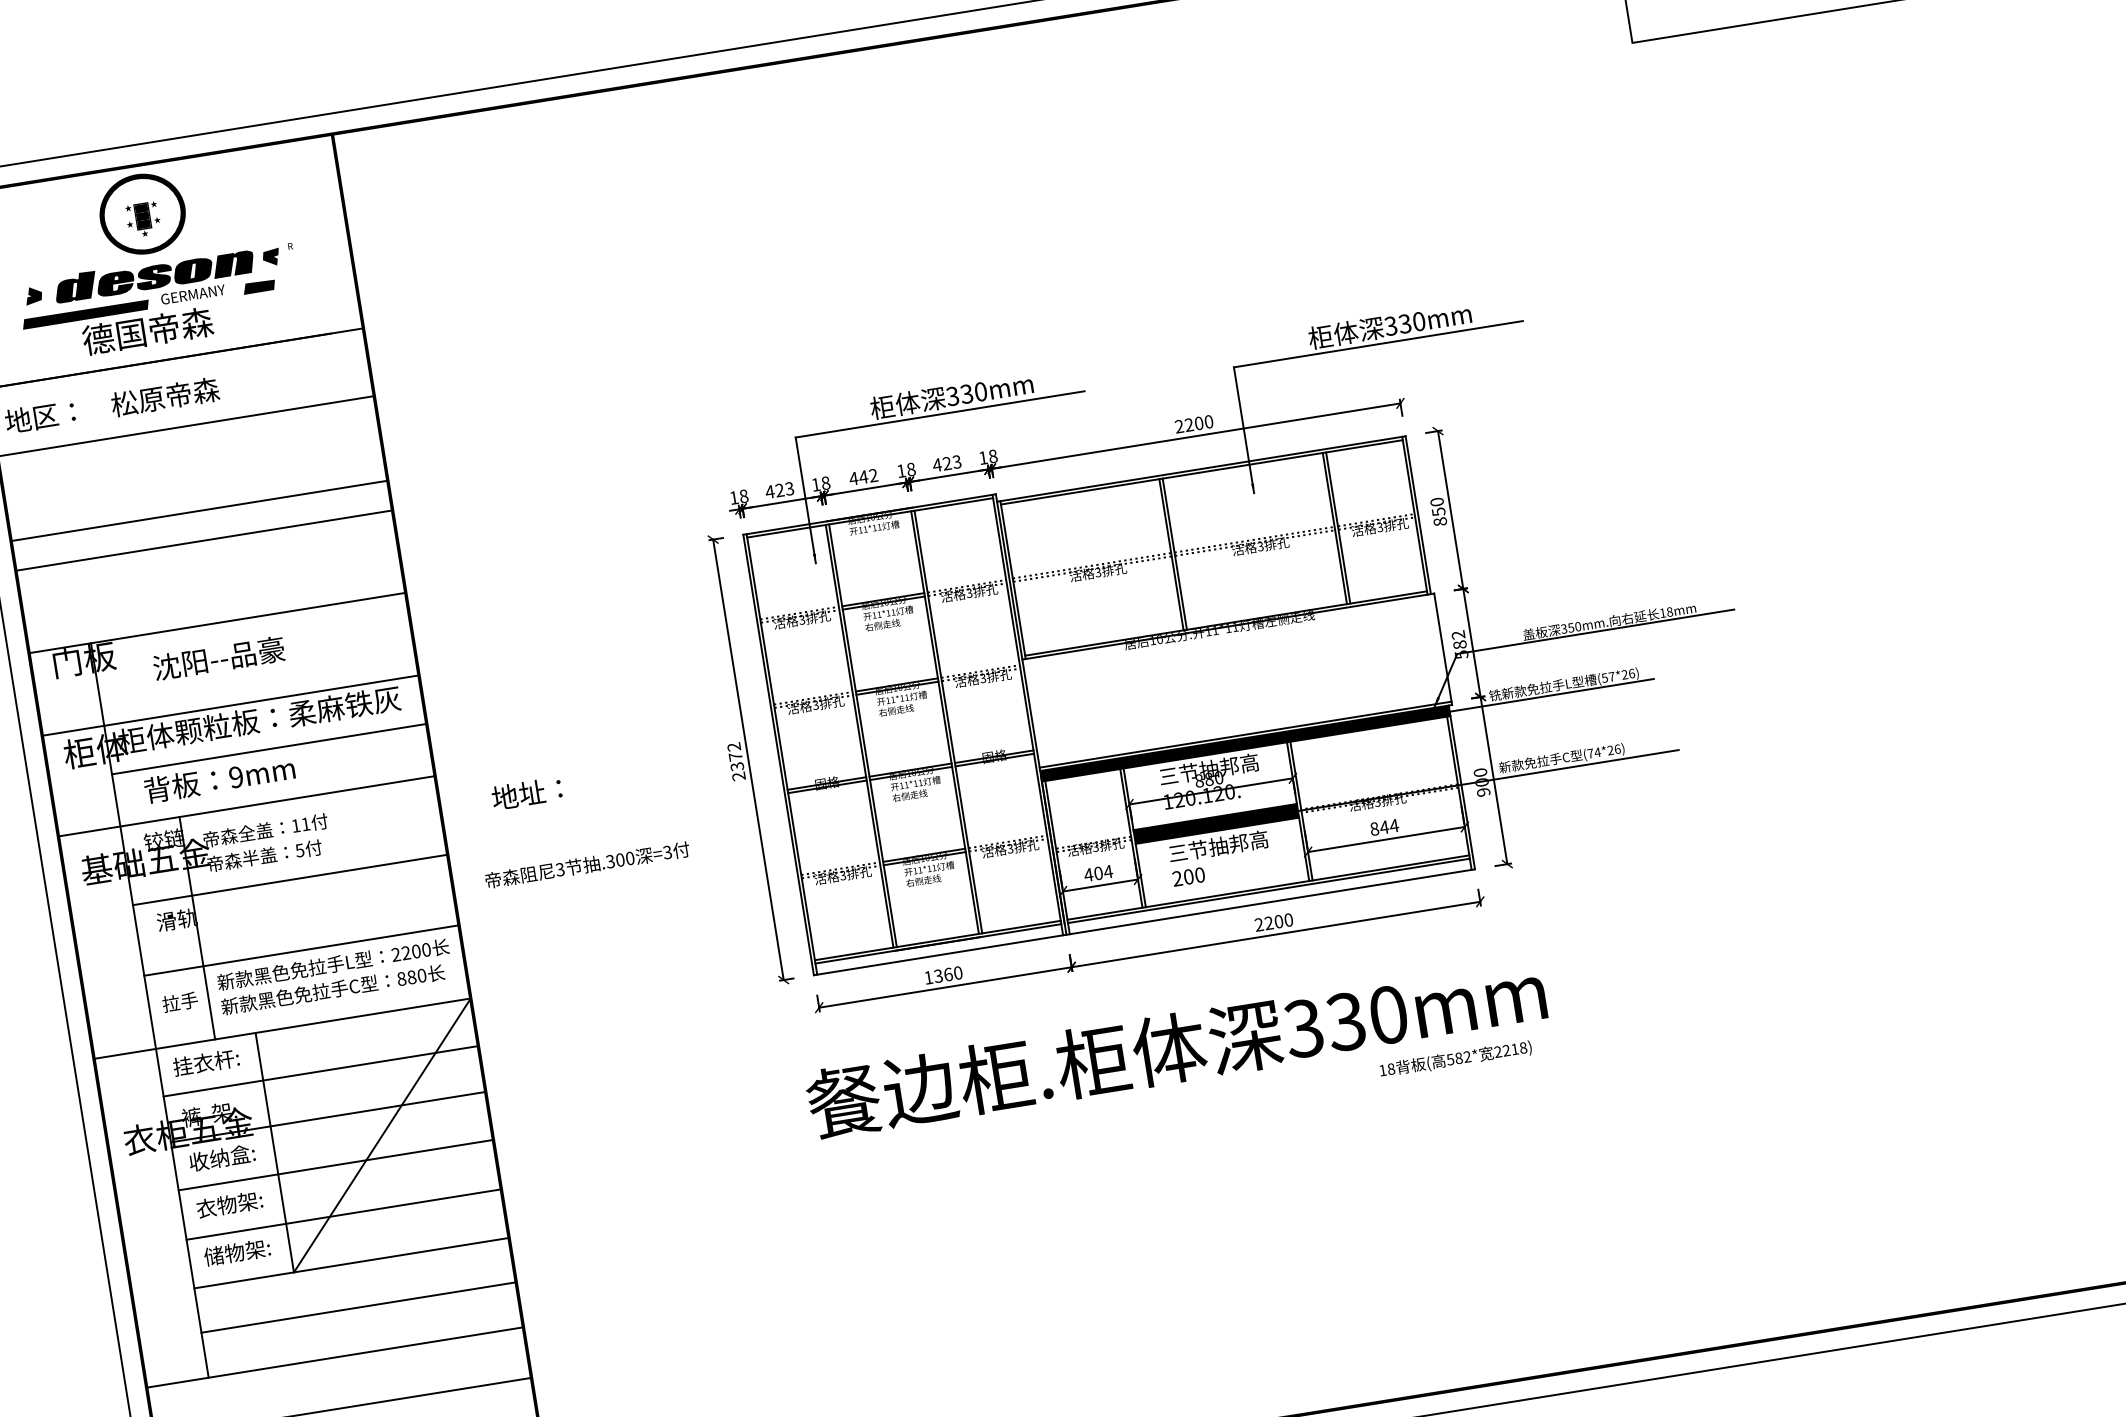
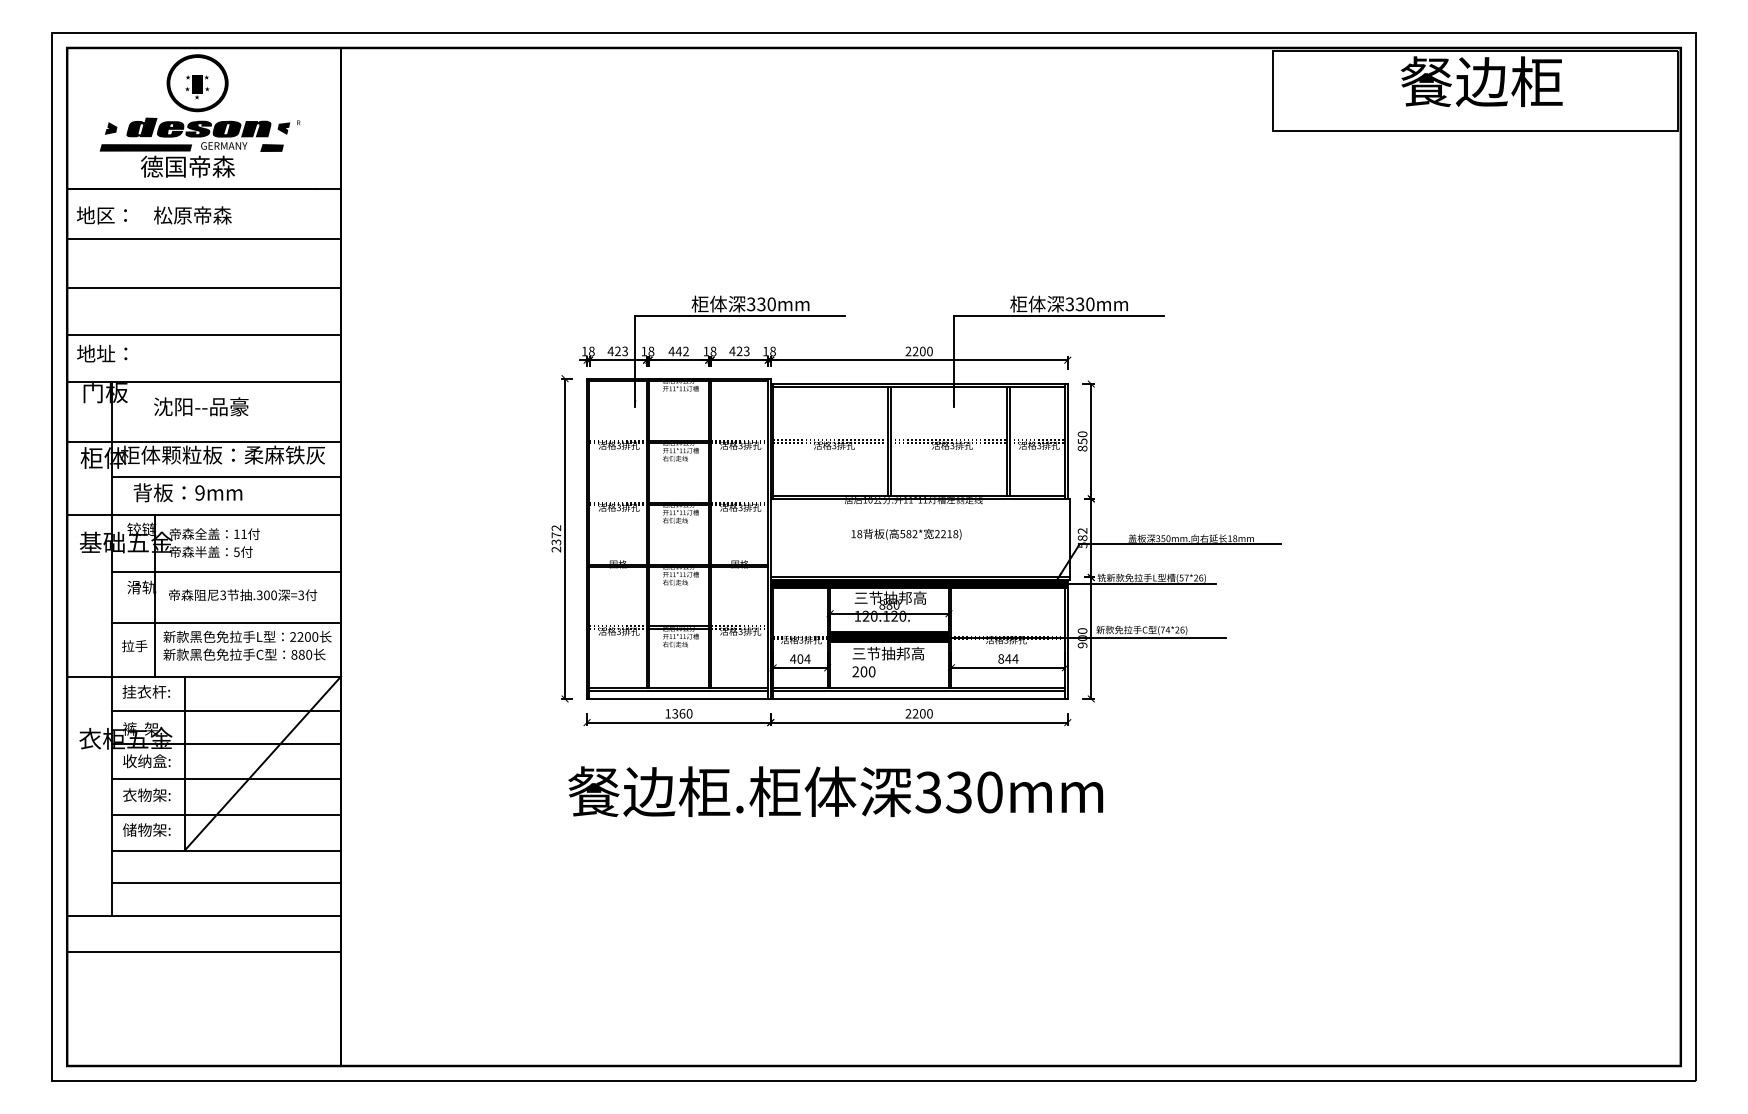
line: (200, 511) -> (204, 335), moved
line: (204, 540) -> (204, 287), moved
text: (527, 793) -> (102, 353), moved
text: (588, 865) -> (243, 595), moved
text: (1455, 1059) -> (906, 534), moved

